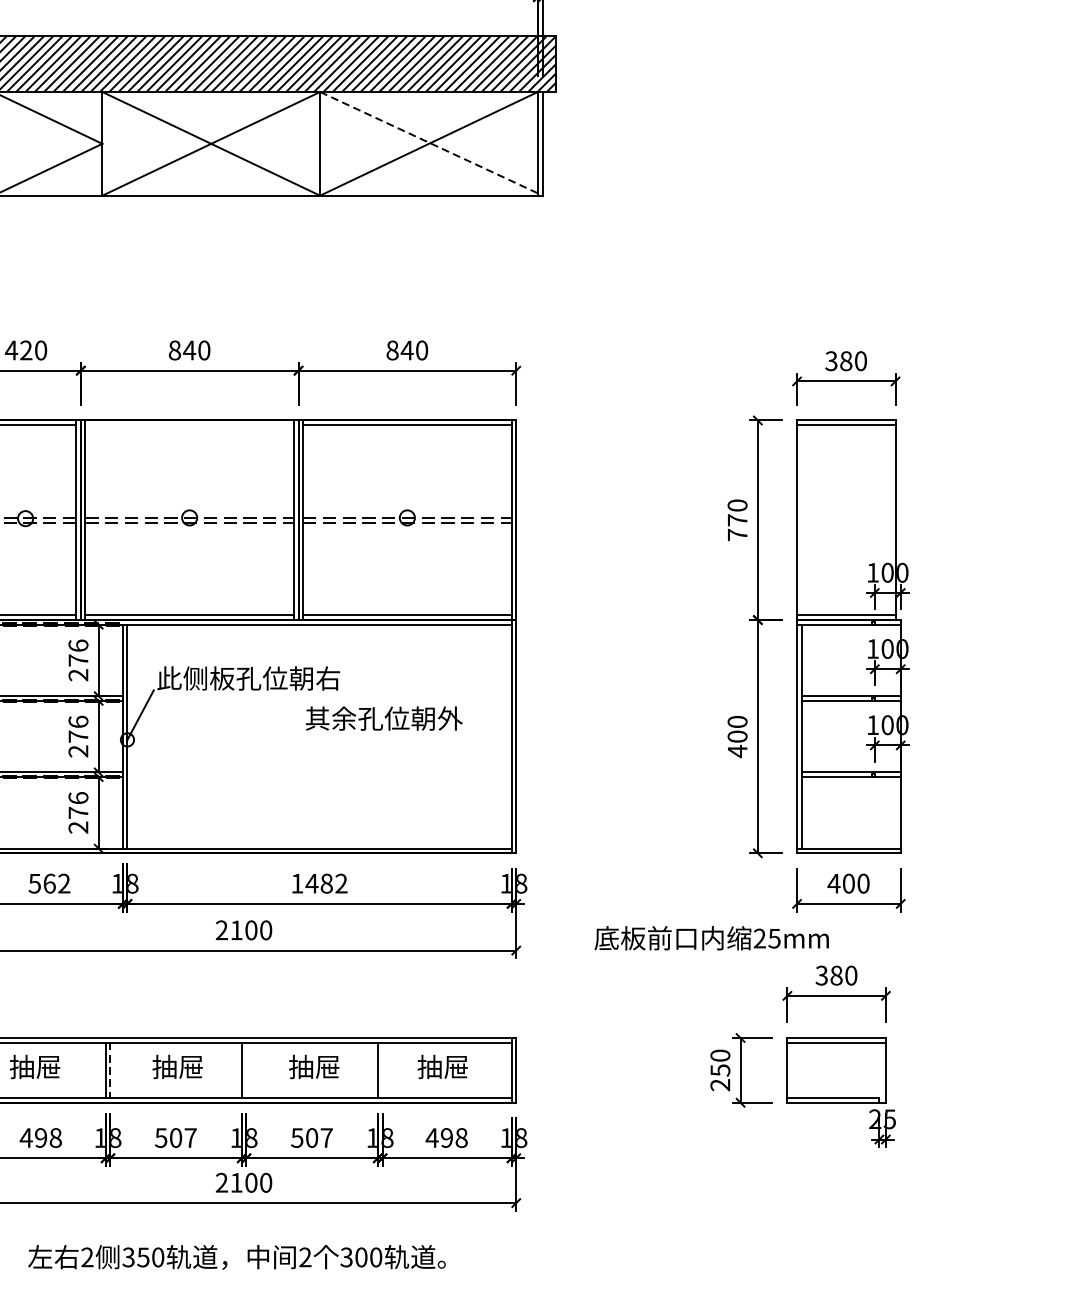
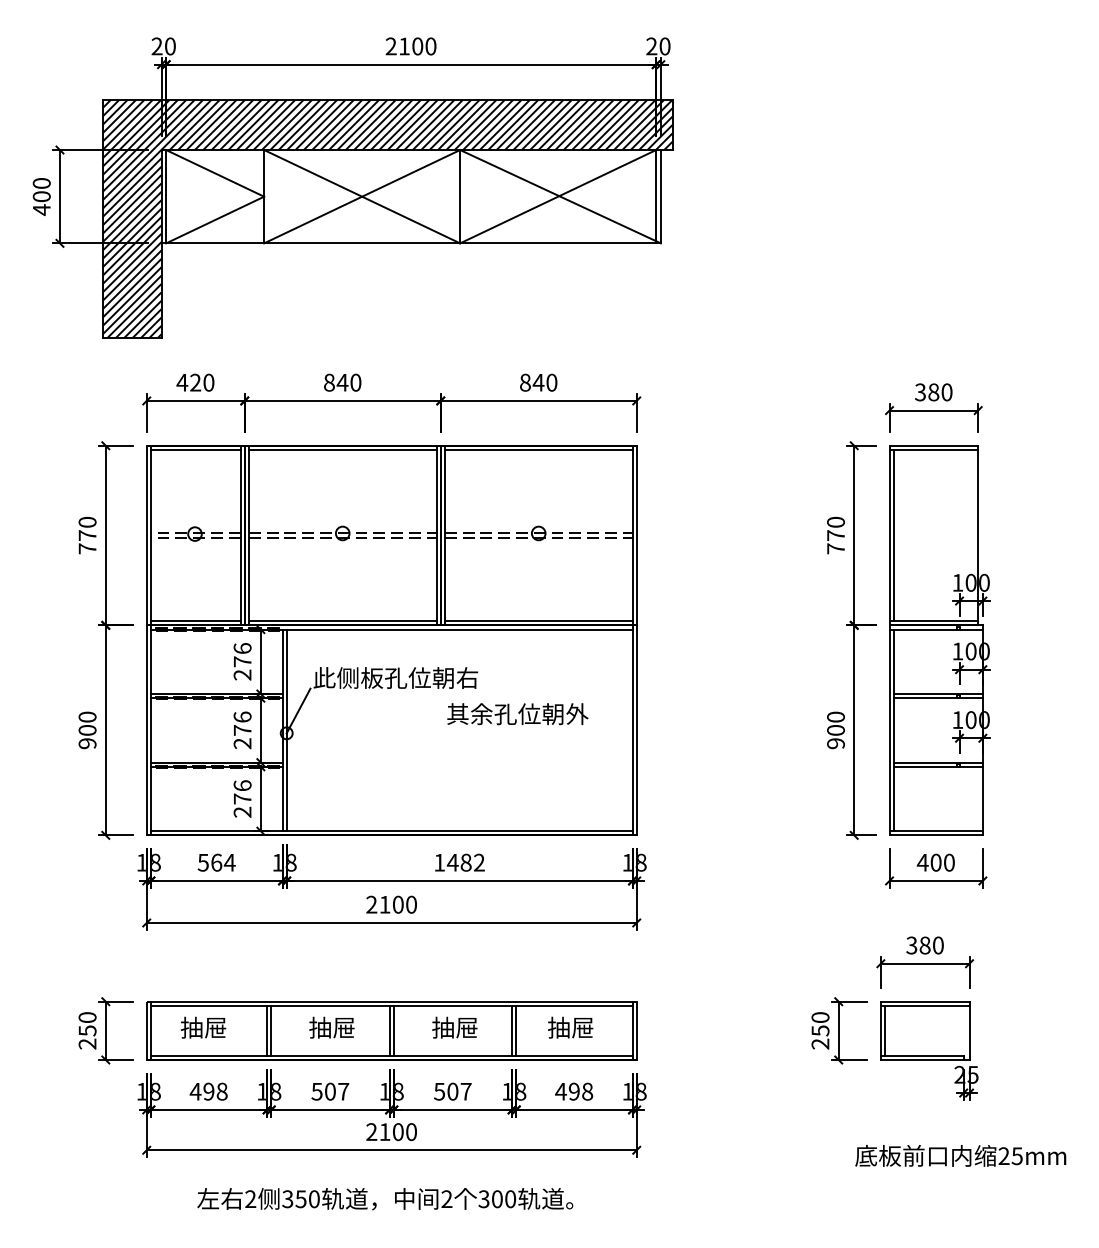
line: (431, 143) -> (560, 196), dashed -> solid
line: (189, 424) -> (342, 449), added
line: (801, 520) -> (893, 535), added
text: (737, 751) -> (835, 743), 400 -> 900
text: (63, 883) -> (229, 862), 562 -> 564
text: (711, 937) -> (960, 1155), moved
line: (110, 1070) -> (271, 1030), dashed -> solid
line: (246, 1070) -> (393, 1030), added
line: (382, 1070) -> (516, 1030), added
line: (792, 1070) -> (885, 1030), added

